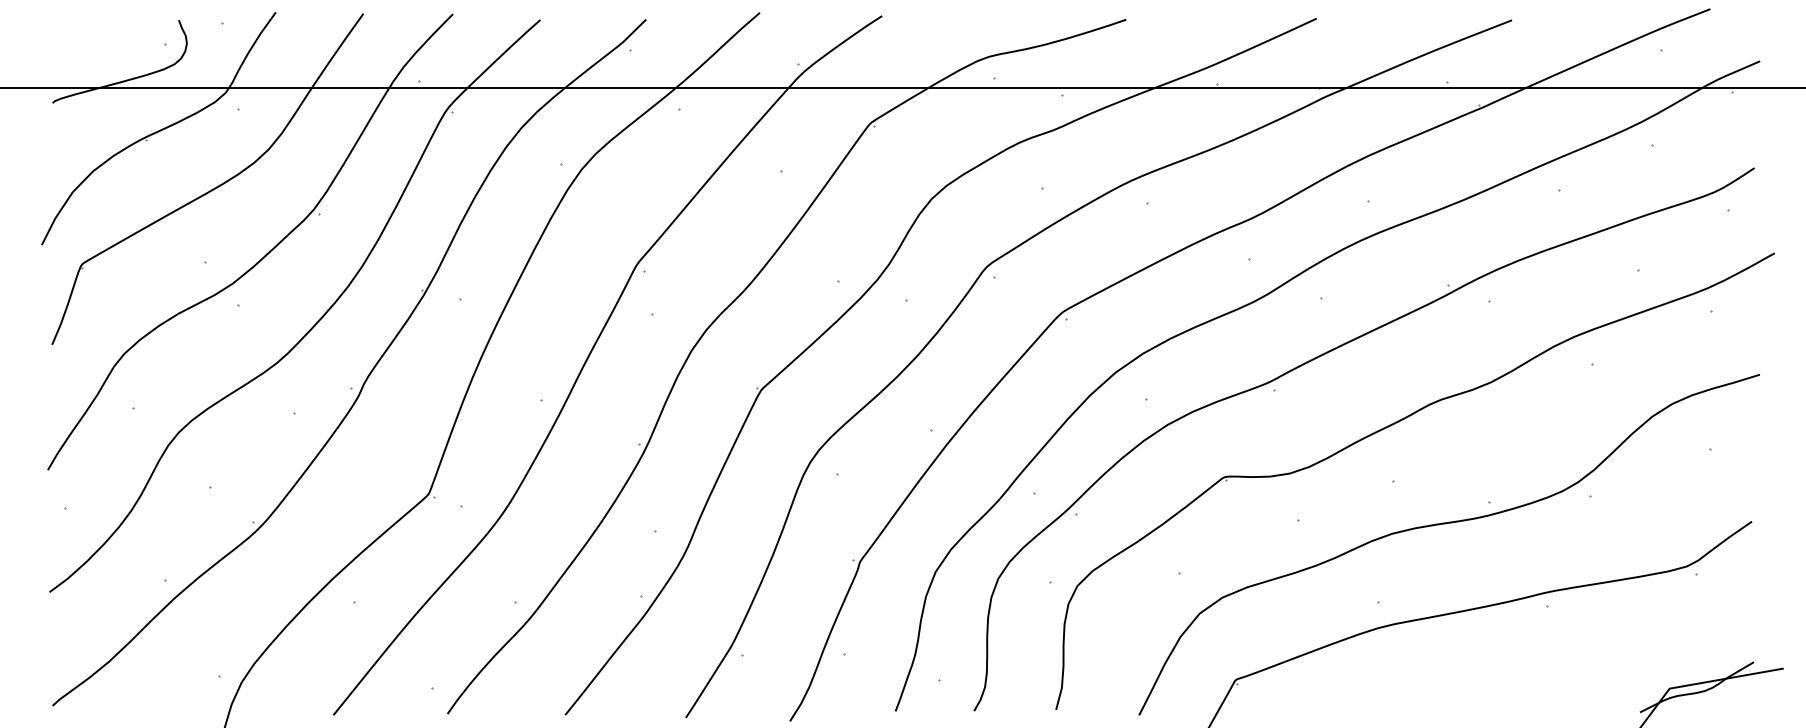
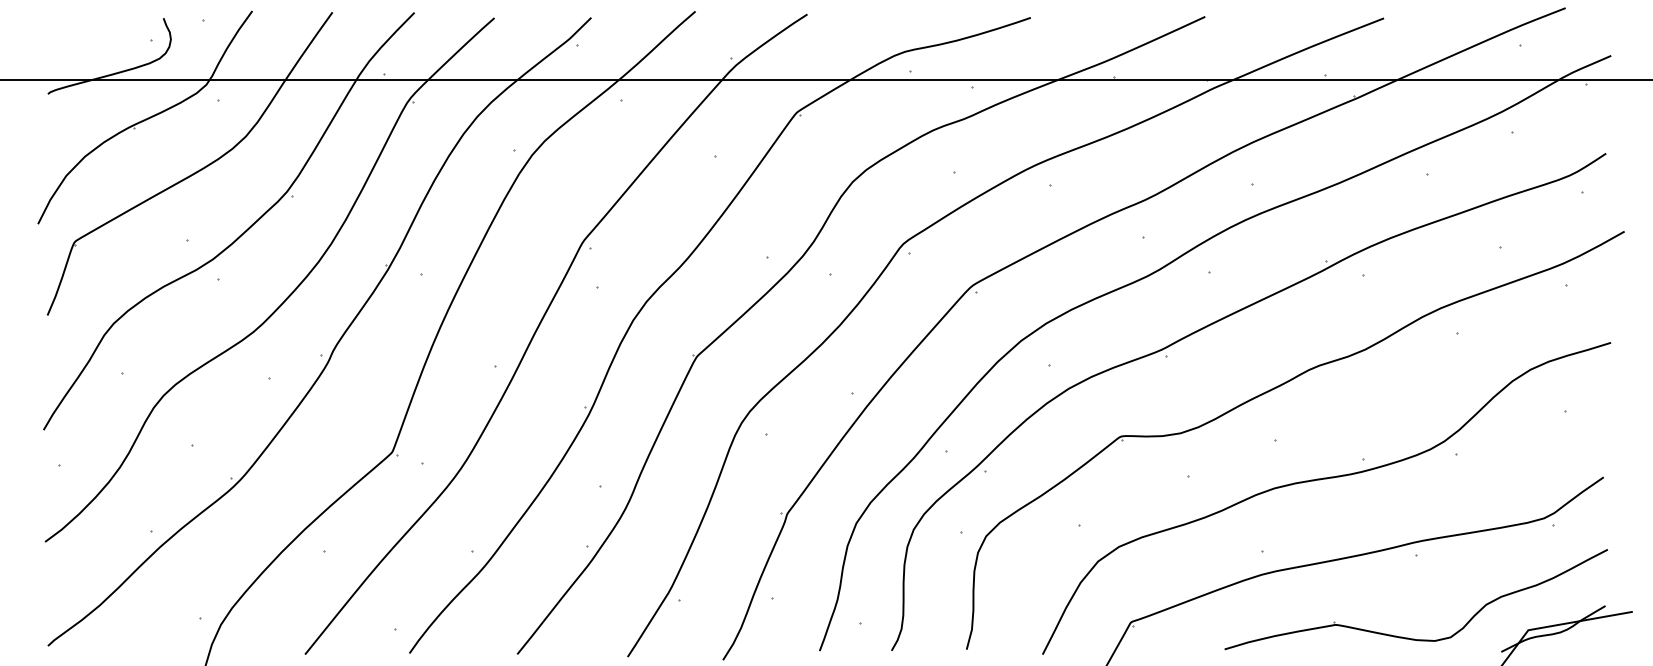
part: (1537, 696) -> (1407, 637), added

